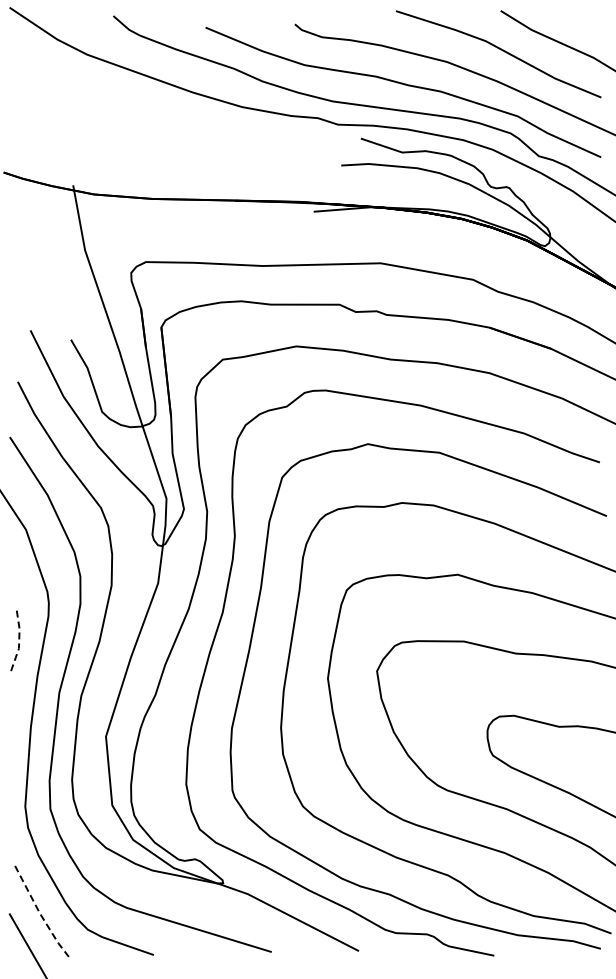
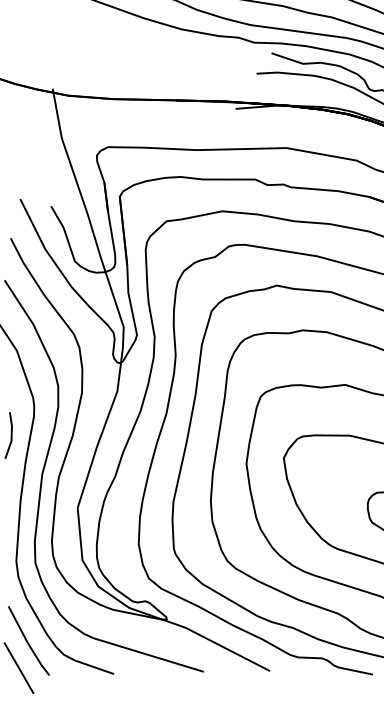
line: (19, 641) -> (11, 435), dashed -> solid
line: (40, 913) -> (27, 642), dashed -> solid

